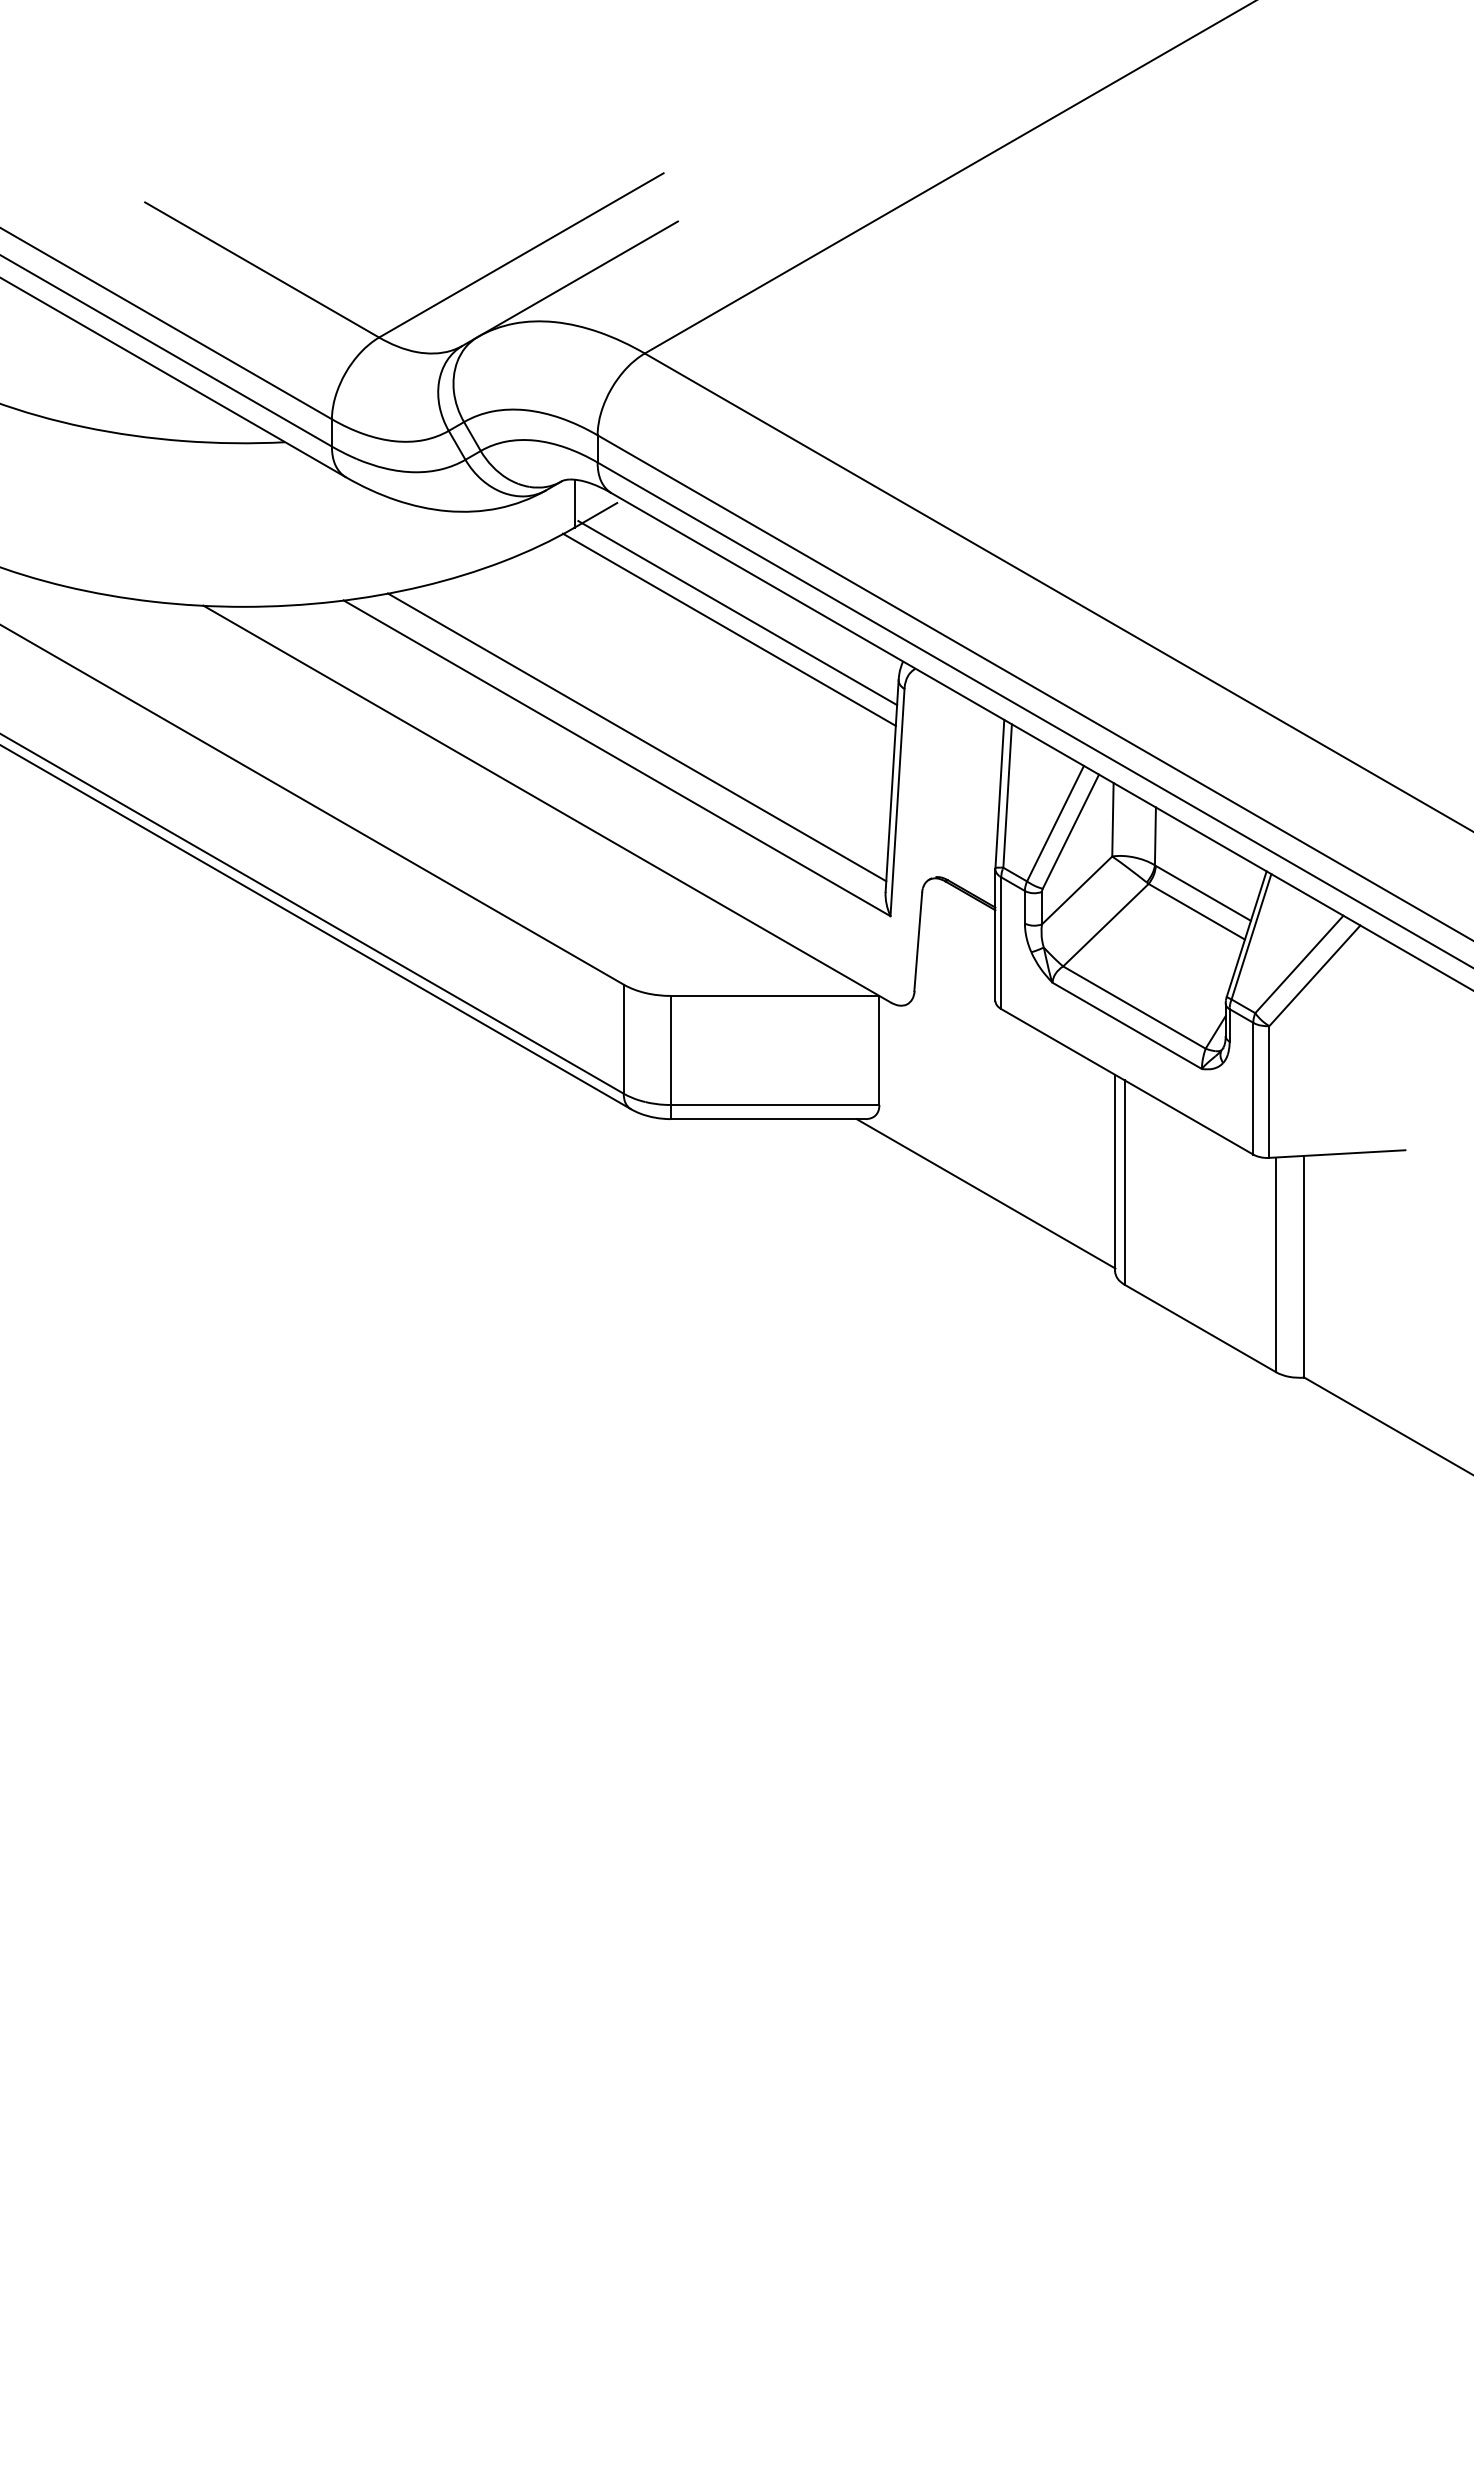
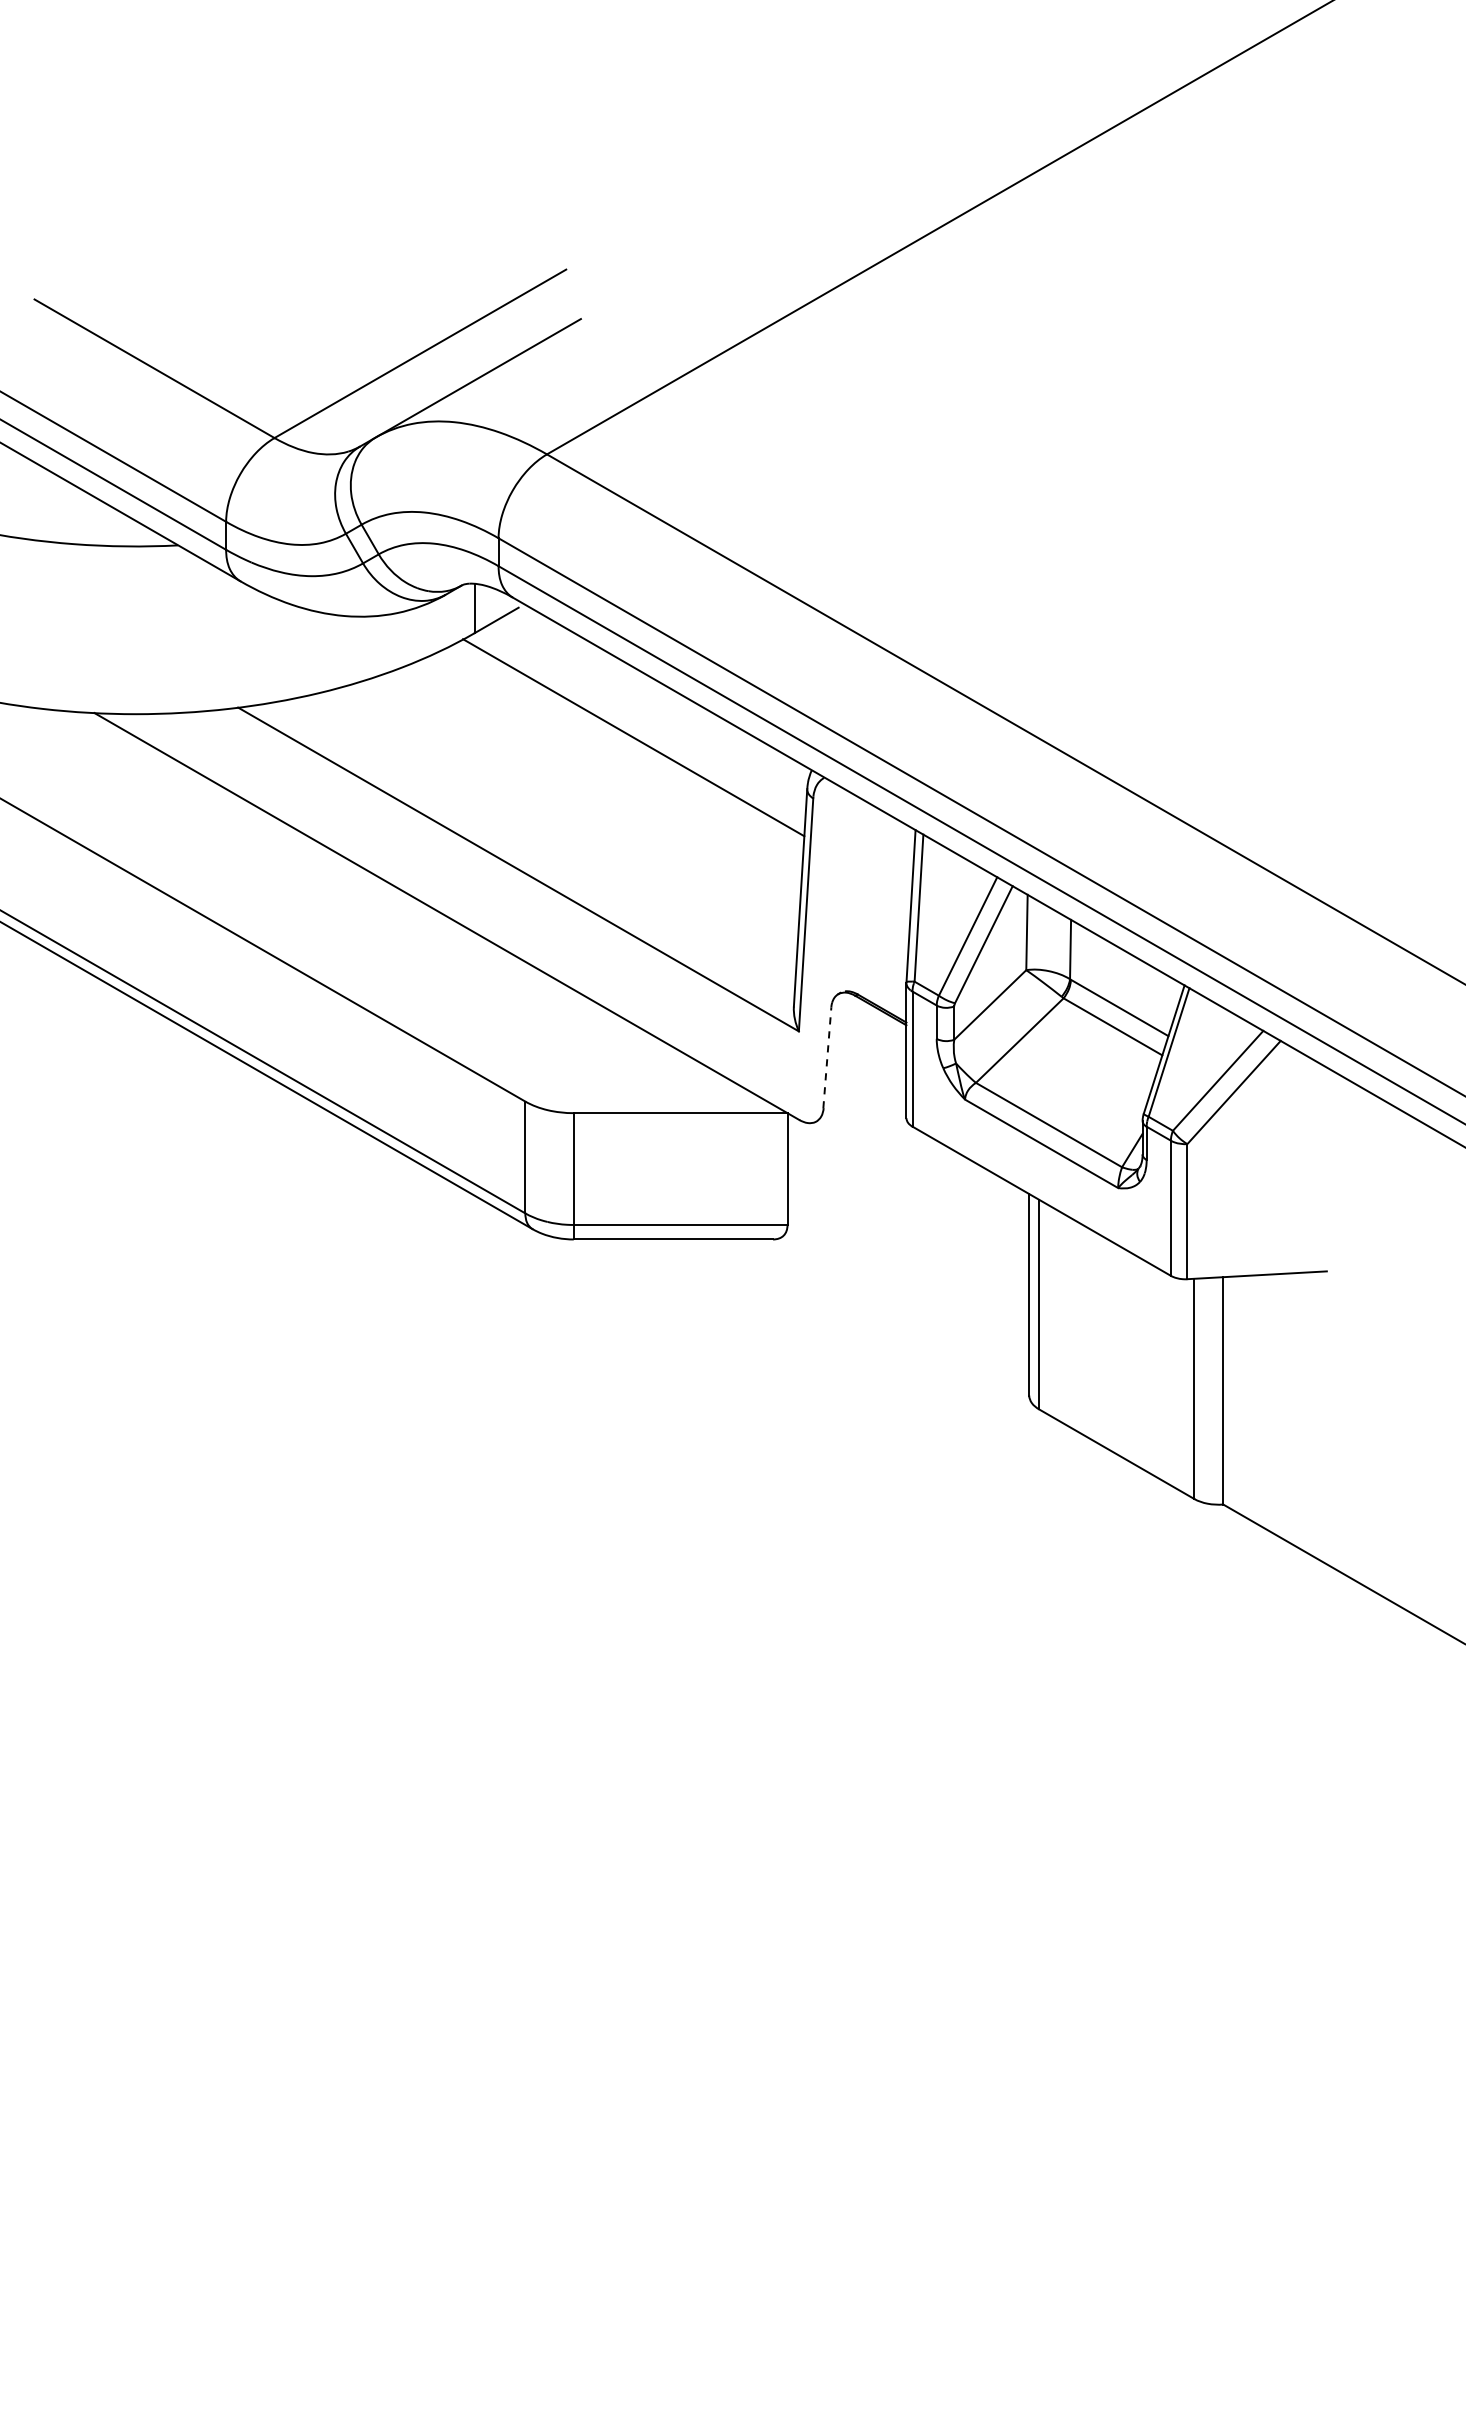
line: (737, 613) -> (642, 720), removed
line: (636, 737) -> (538, 848), removed
line: (918, 941) -> (827, 1057), solid -> dashed
line: (985, 1193) -> (896, 1315), removed

